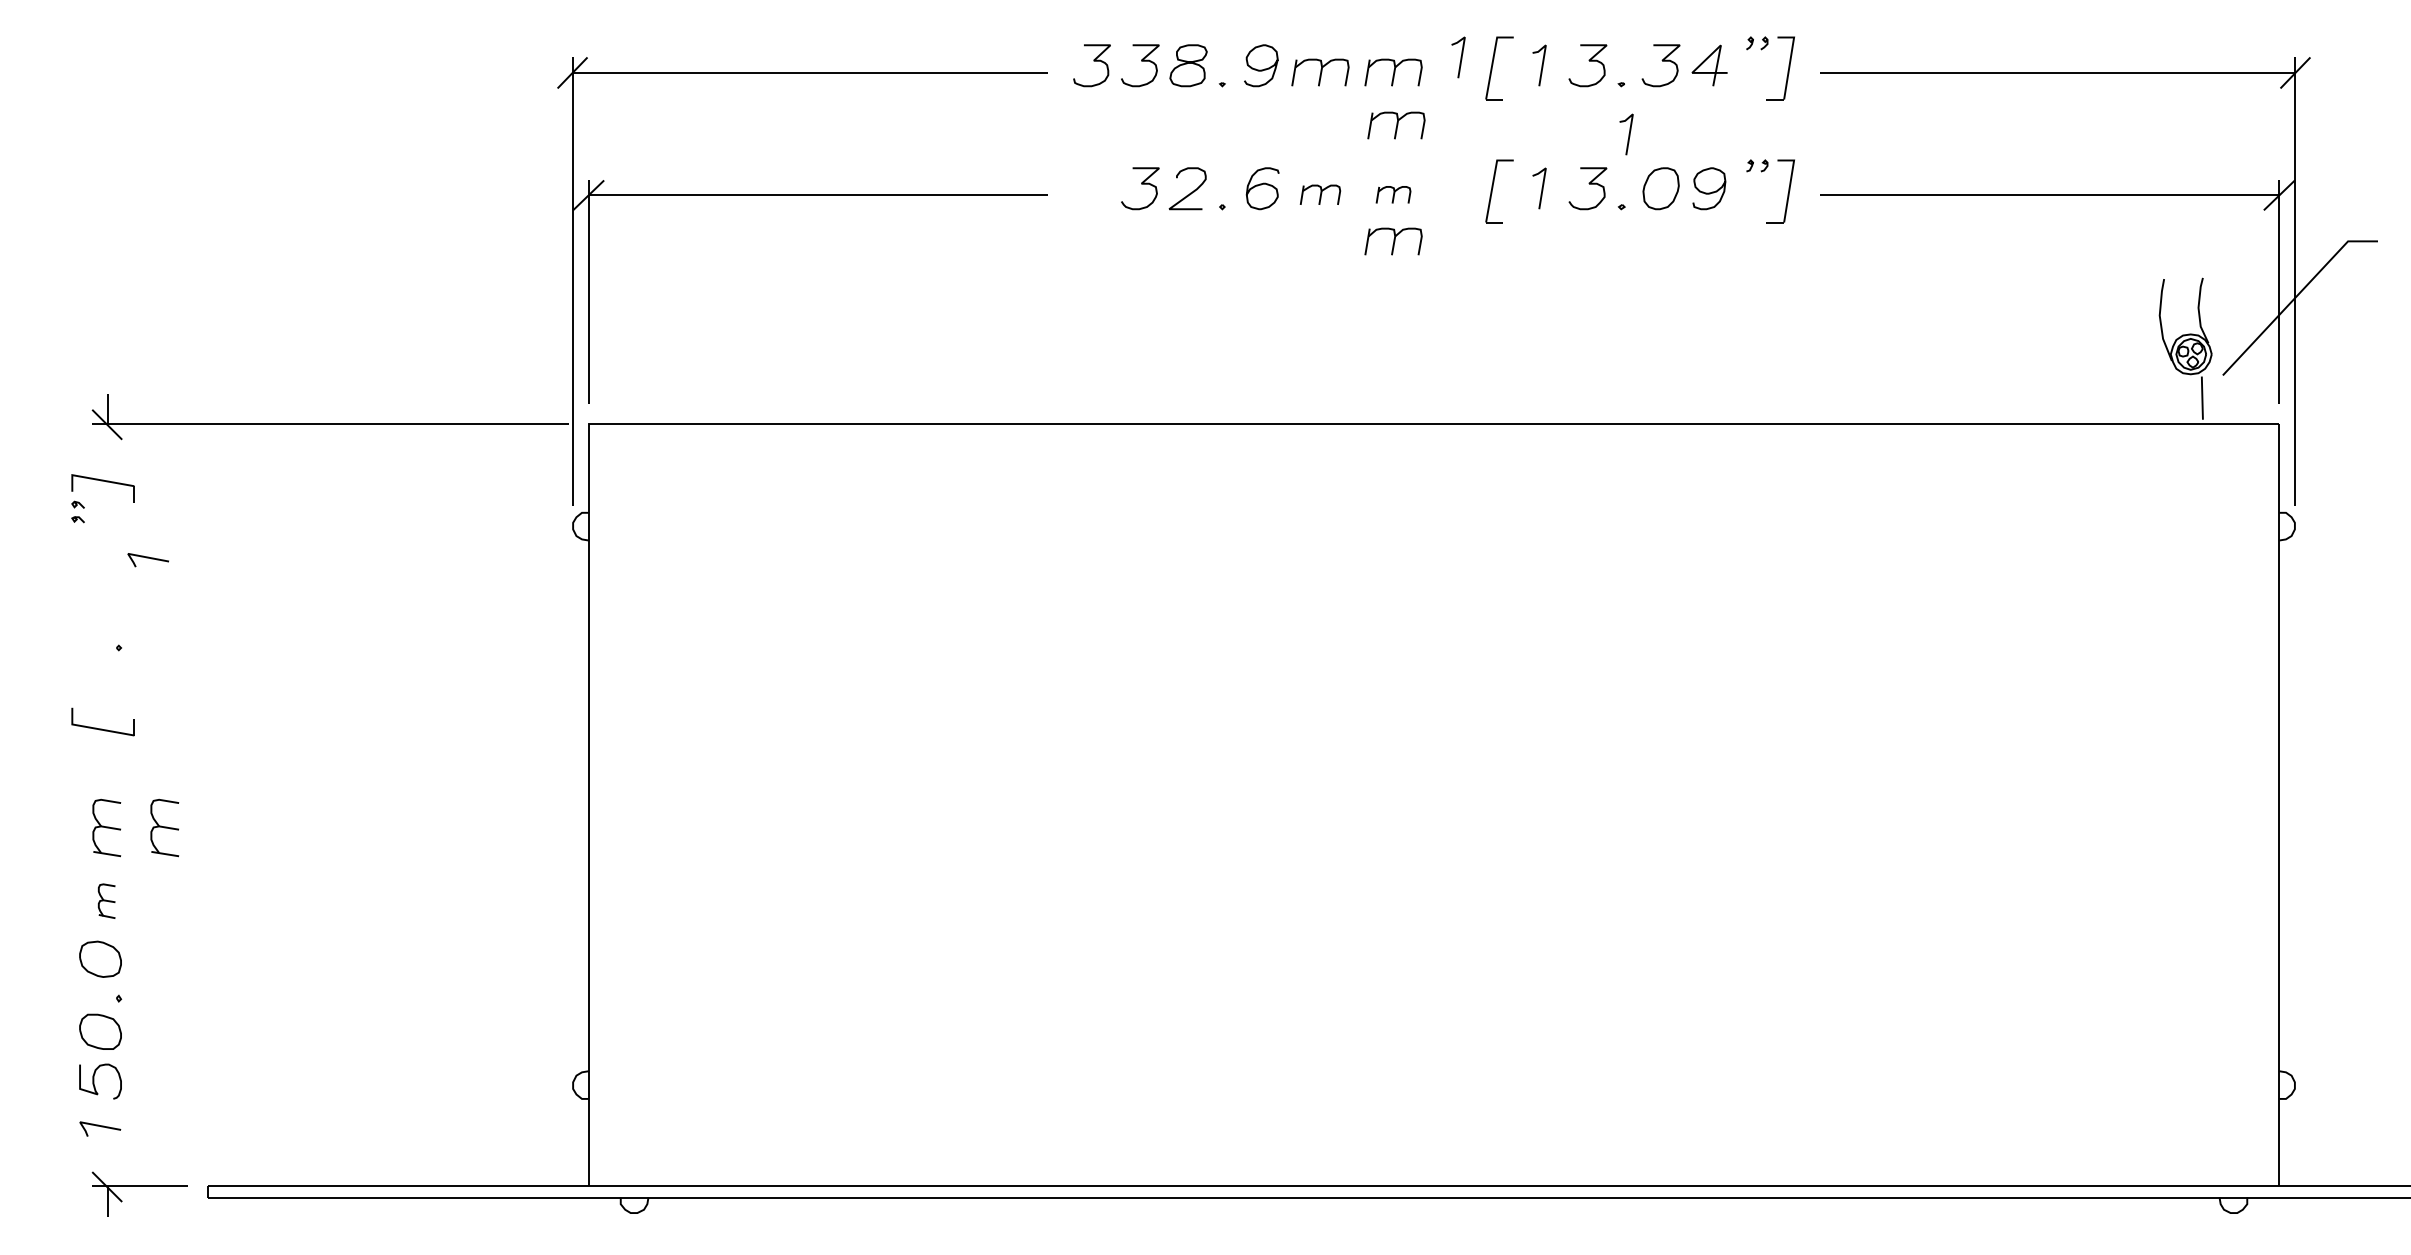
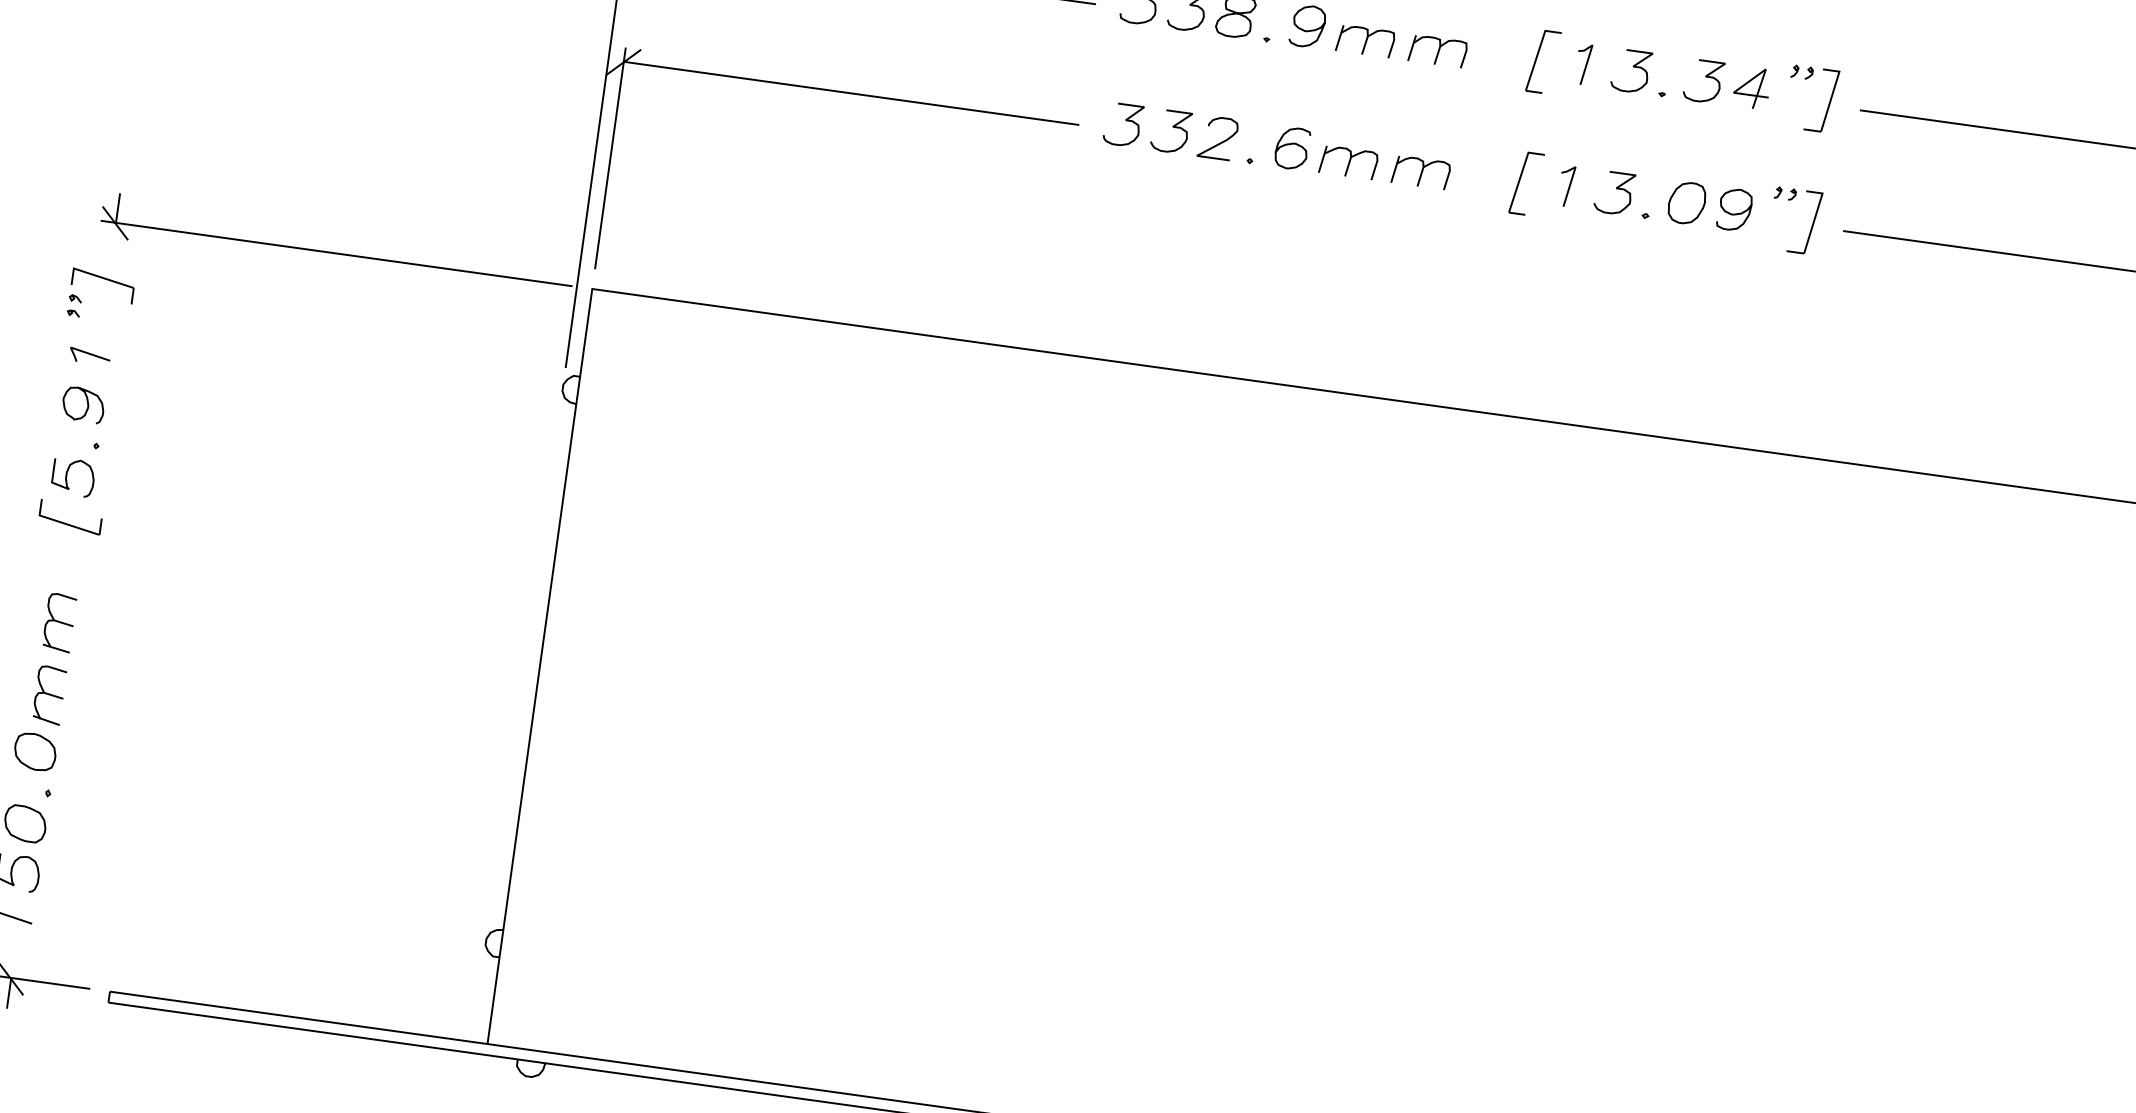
curve: (1460, 57) -> (1506, 45), removed
part: (1396, 125) -> (1433, 104), removed
curve: (1628, 134) -> (1662, 144), removed
curve: (1093, 184) -> (1125, 120), added
part: (1320, 194) -> (1348, 162), size x1.43
part: (1393, 194) -> (1421, 172), size x1.67
part: (1393, 241) -> (1414, 218), removed
curve: (147, 558) -> (89, 354), moved
curve: (103, 606) -> (86, 402), added
curve: (94, 681) -> (67, 475), added
part: (164, 827) -> (116, 630), removed
part: (106, 901) -> (49, 695), size x1.67

